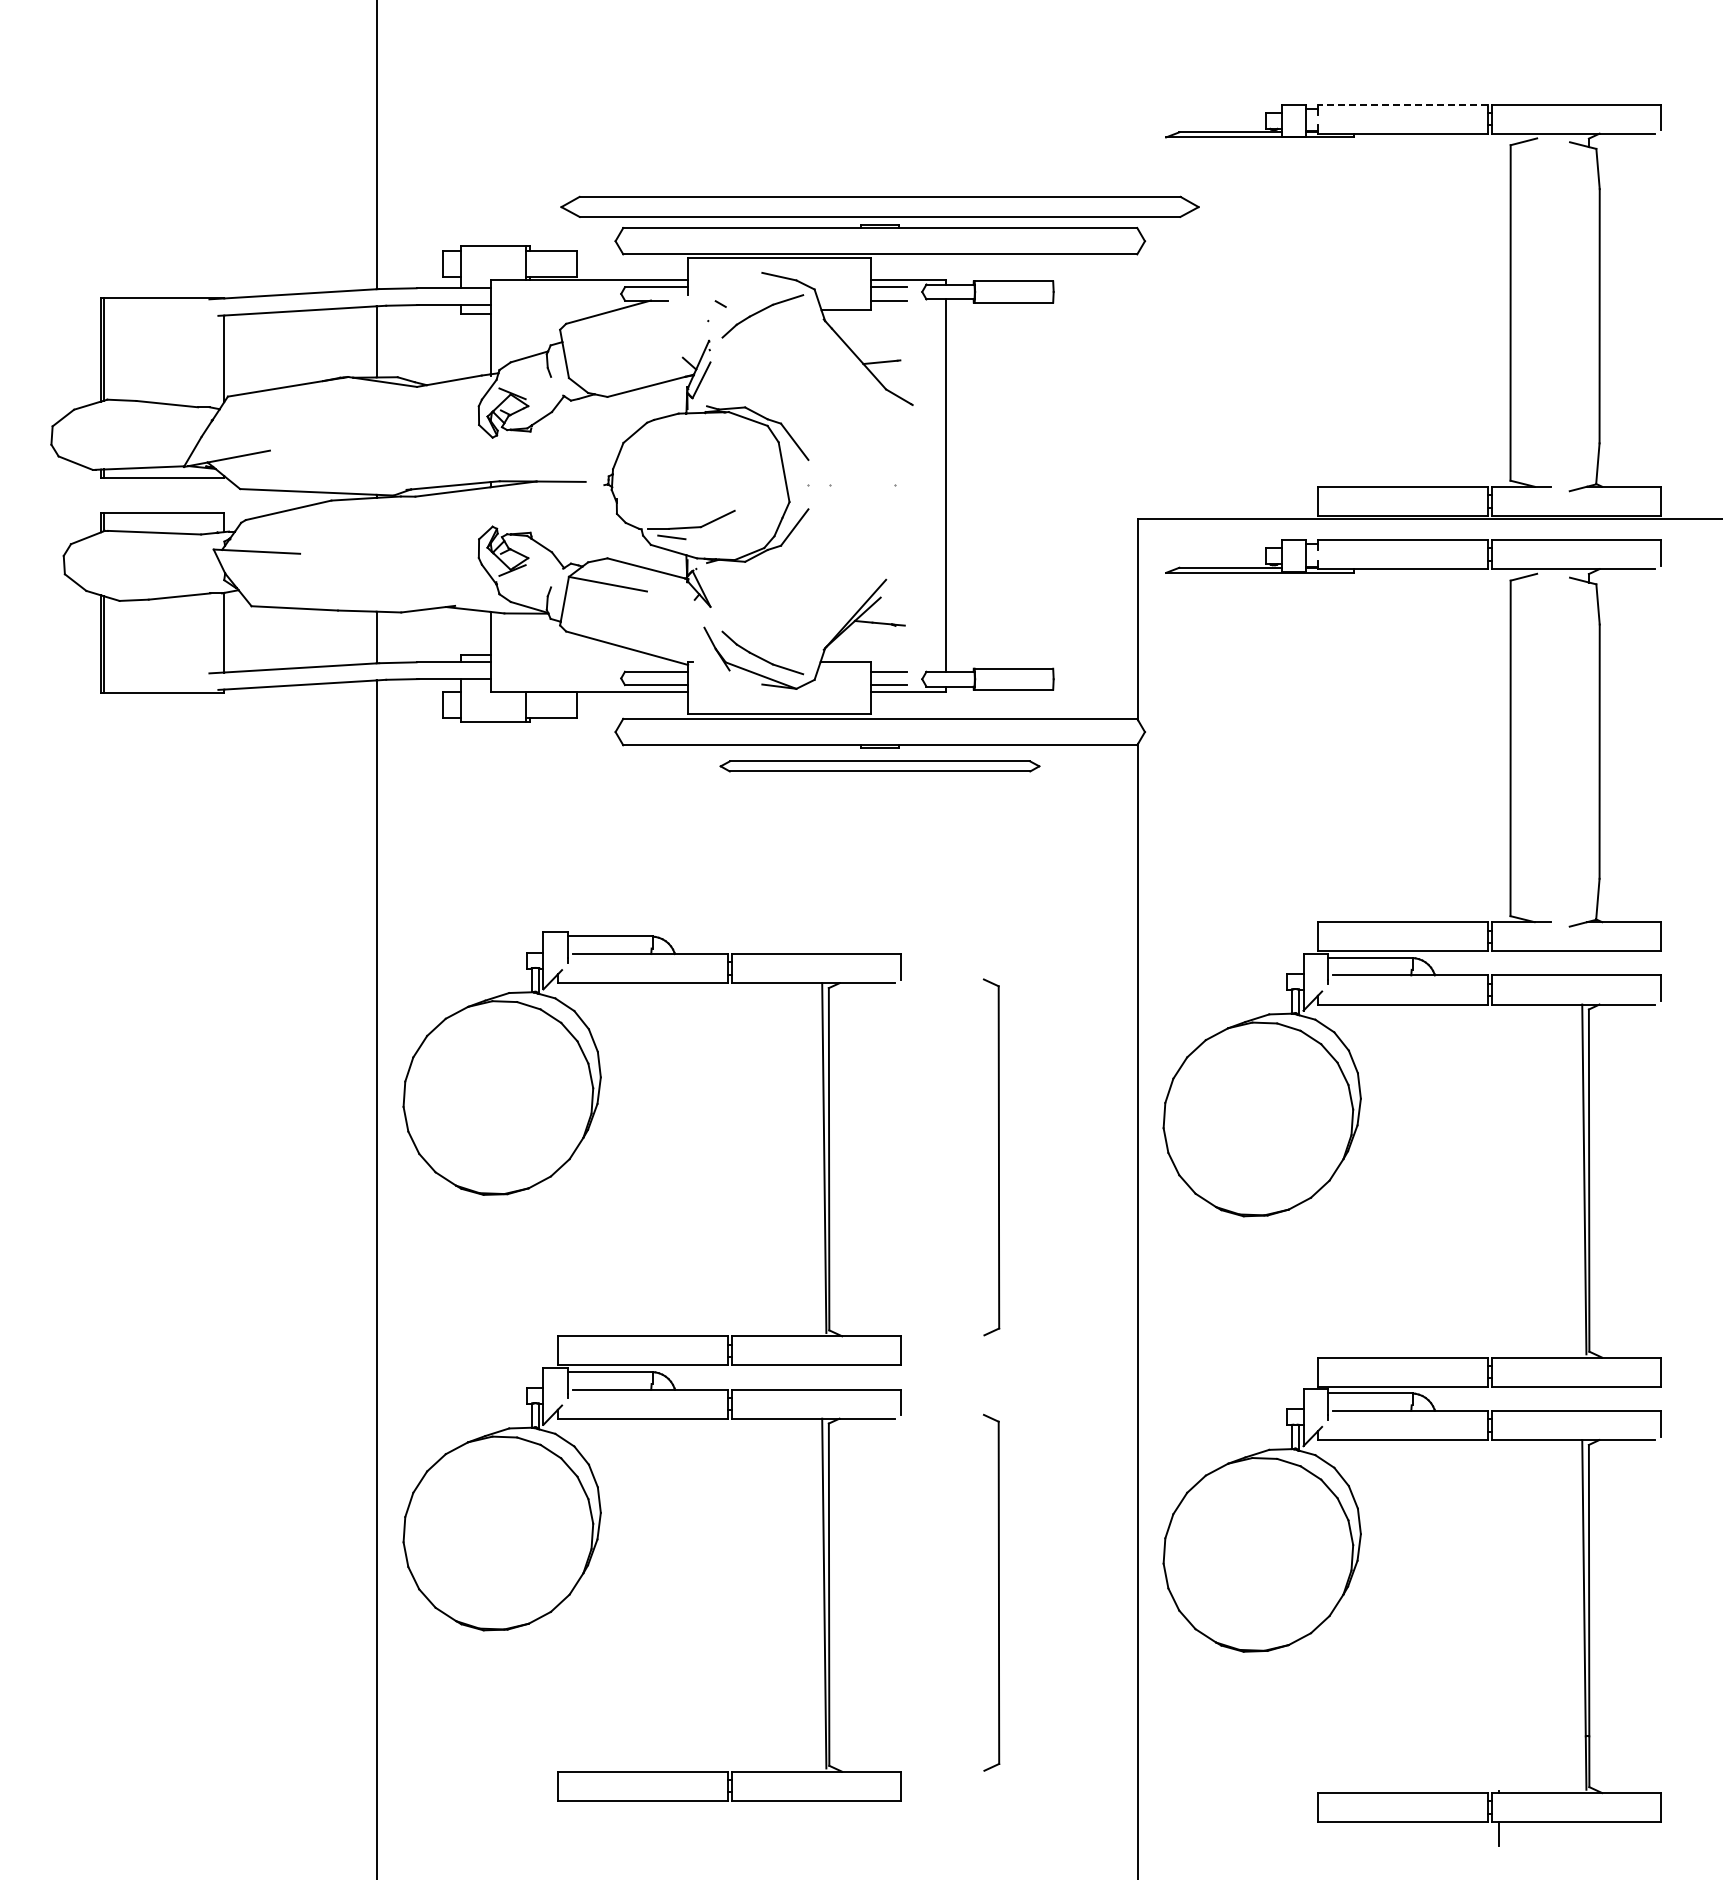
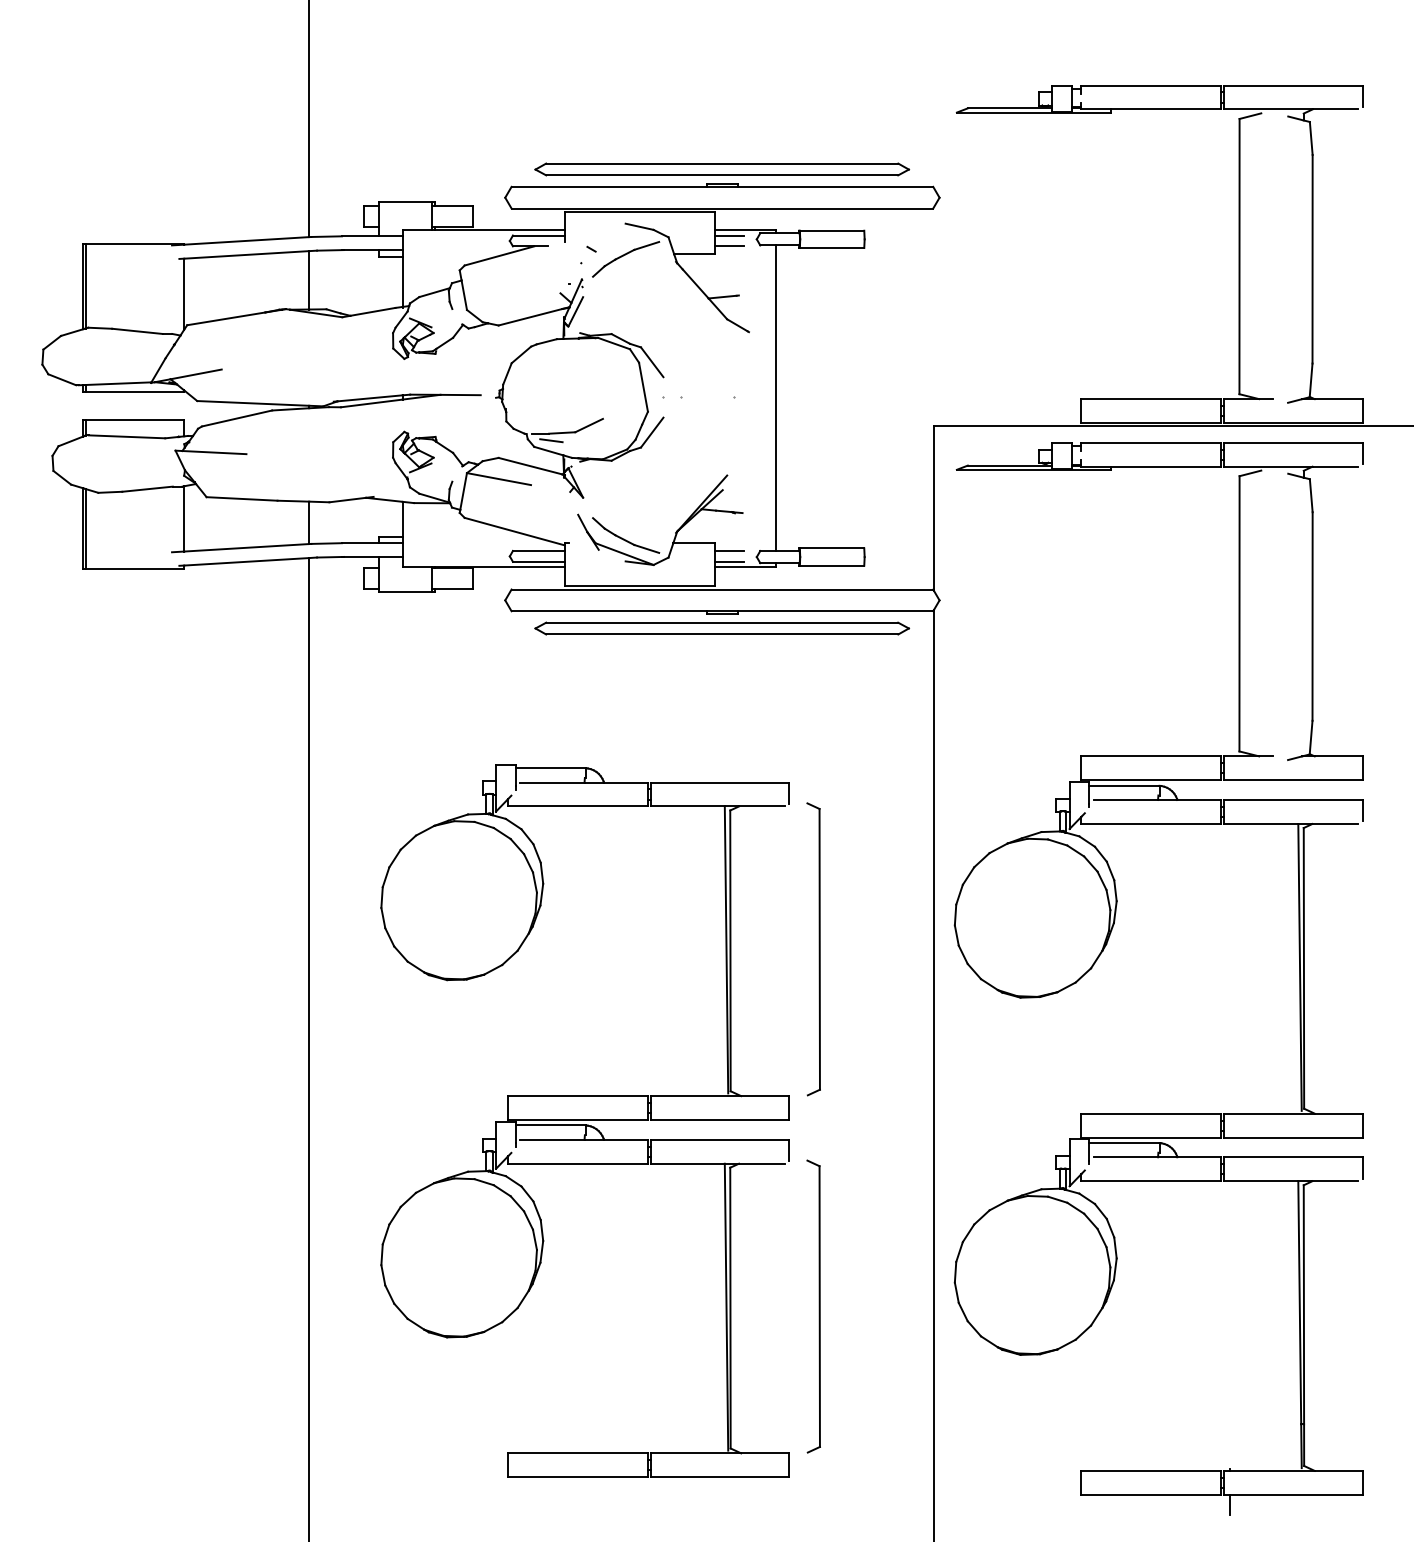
line: (1402, 104) -> (1150, 85), dashed -> solid
part: (879, 206) -> (721, 169), size x0.71
part: (879, 766) -> (721, 628), size x1.43
part: (651, 1366) -> (584, 1120), moved

